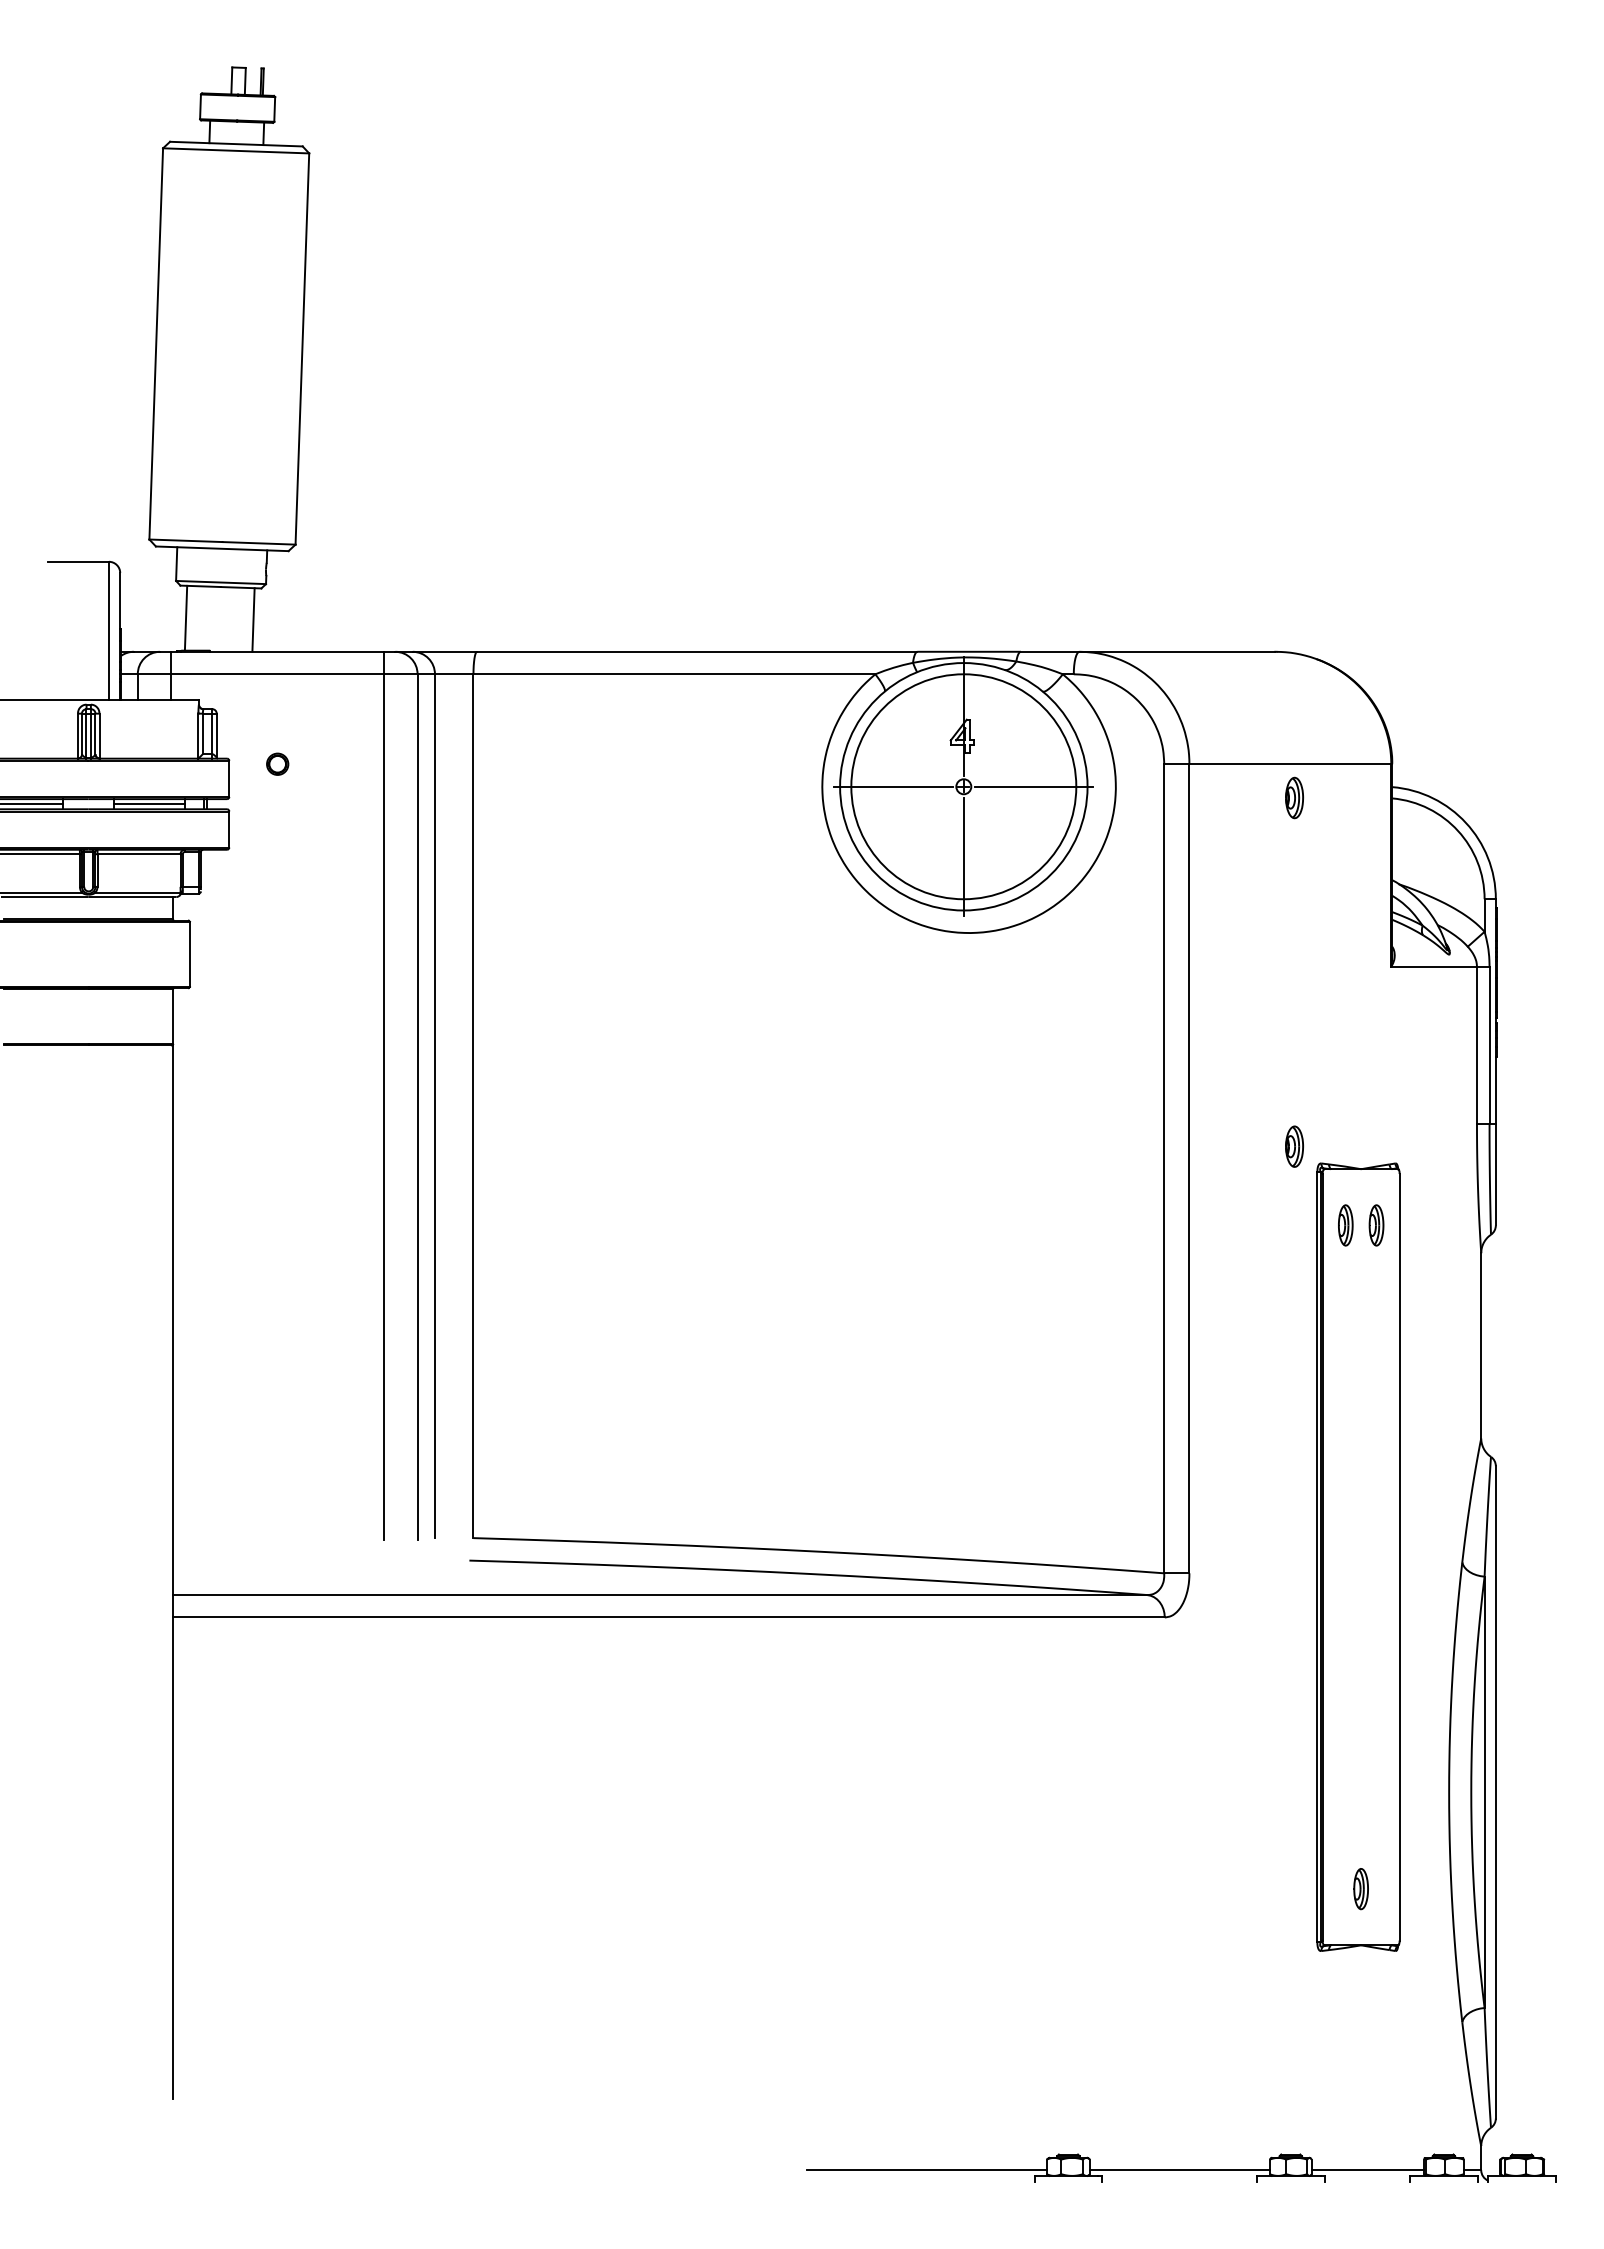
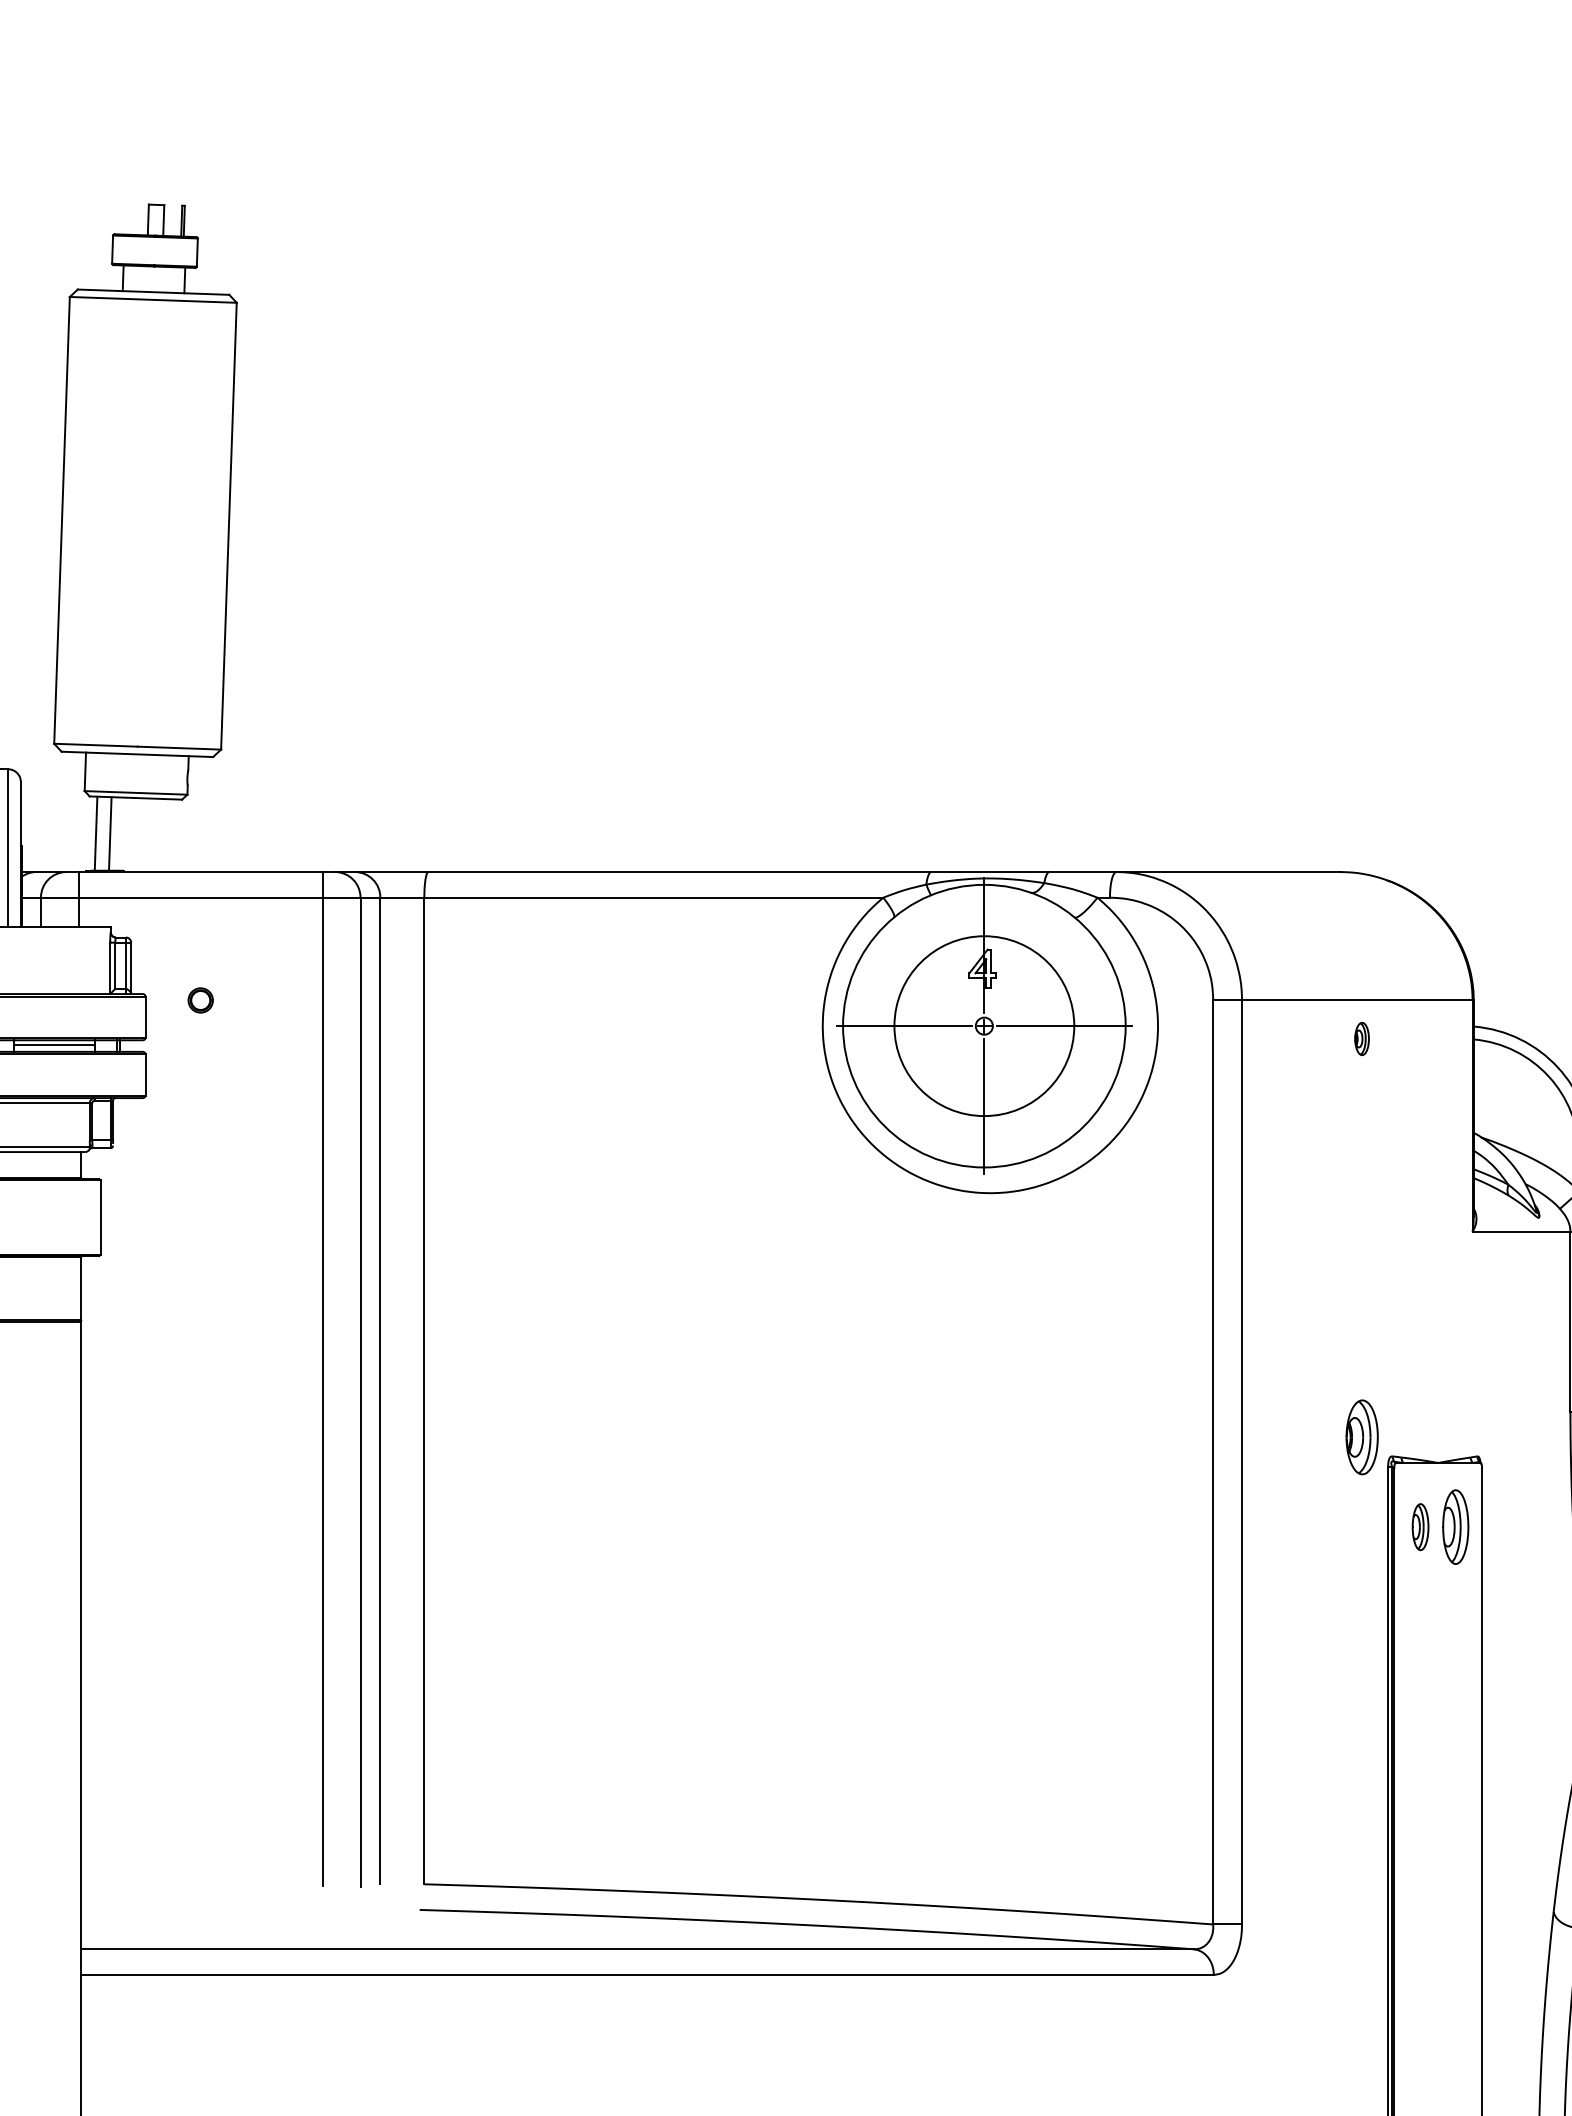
line: (253, 619) -> (110, 832), moved
circle: (963, 786) -> (983, 1025), size x0.7
part: (1294, 797) -> (1362, 1038), size x0.7
part: (1294, 1146) -> (1362, 1437), size x1.6
part: (1376, 1225) -> (1455, 1527), size x1.6

